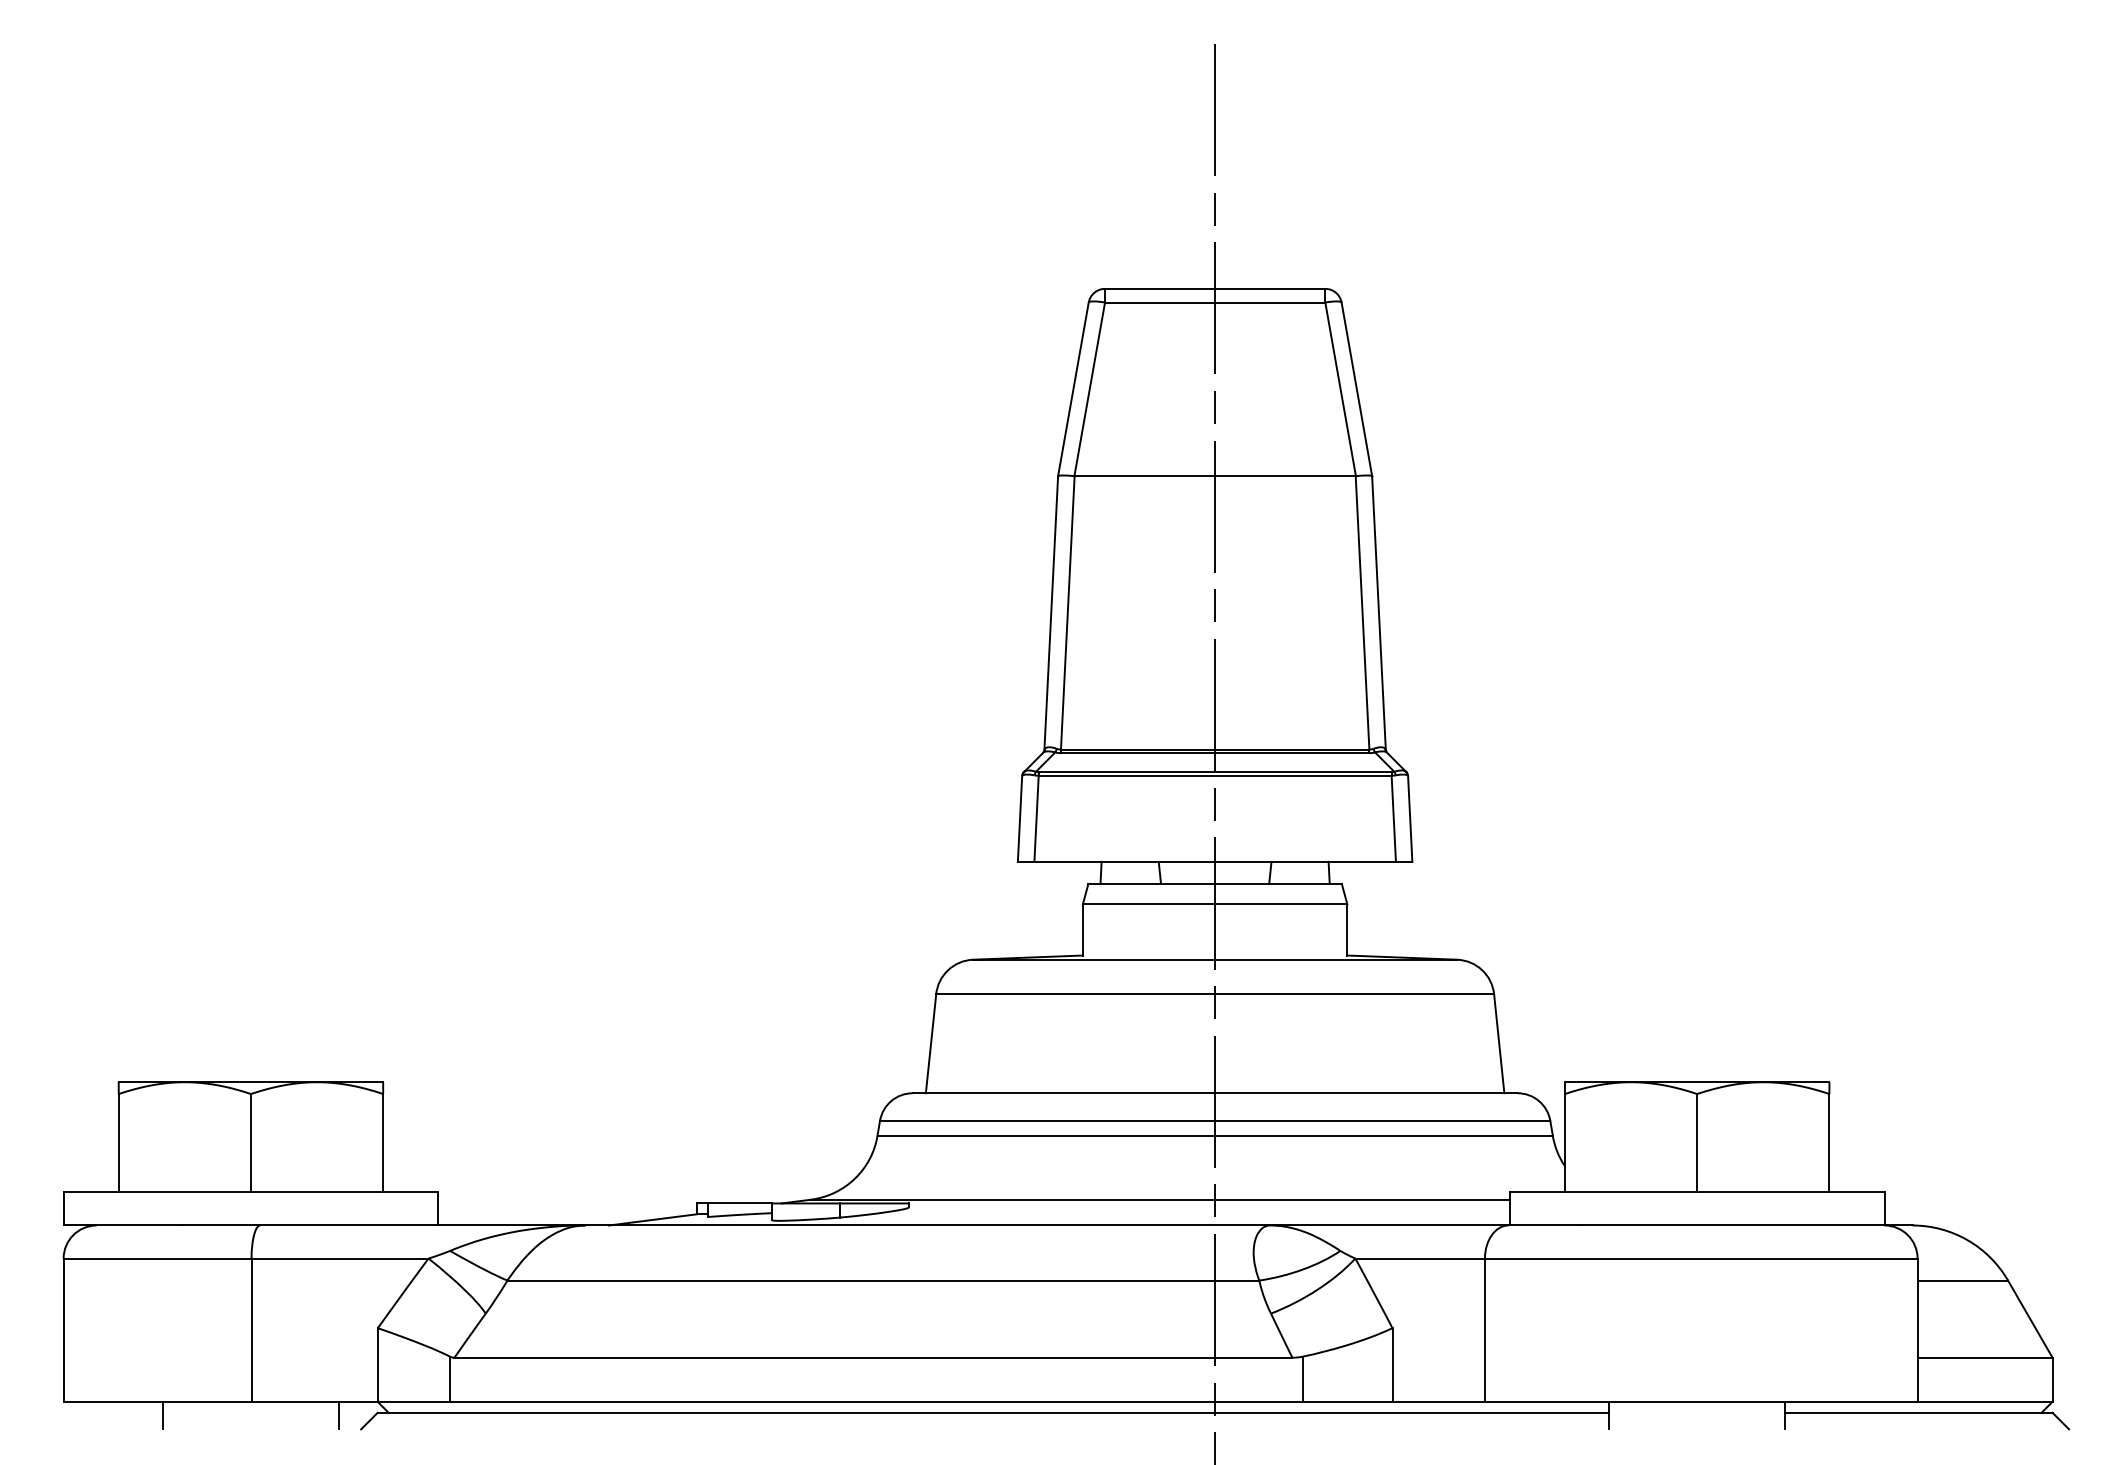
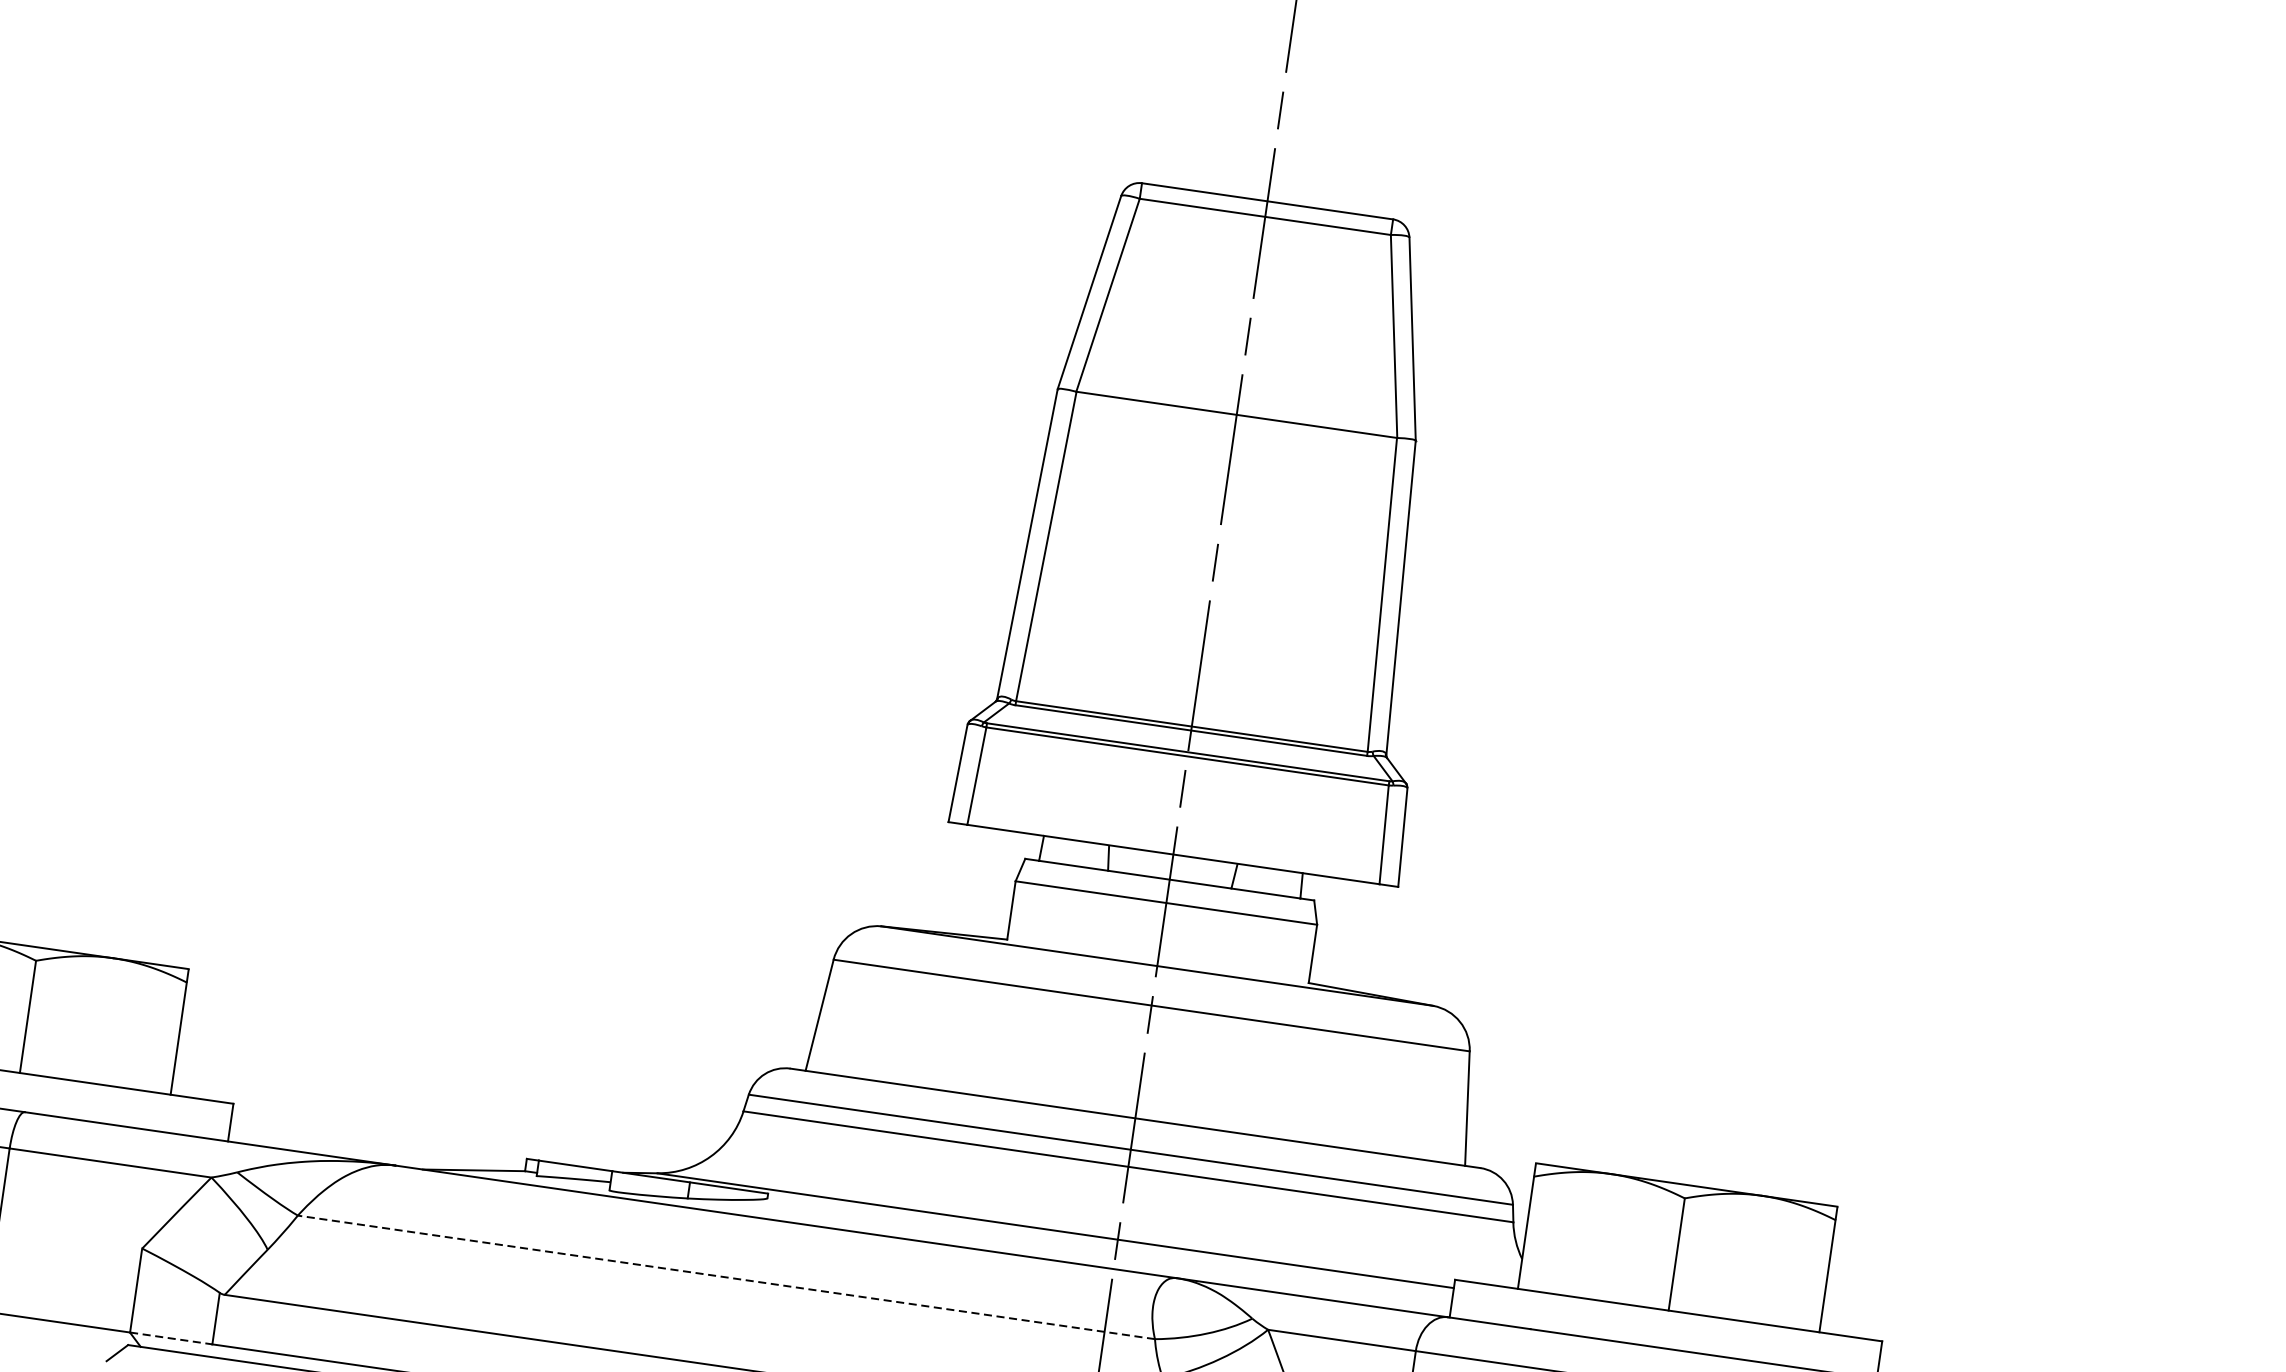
line: (883, 1280) -> (726, 1277), solid -> dashed
line: (414, 1401) -> (172, 1338), solid -> dashed
line: (339, 1415) -> (84, 1341), removed

